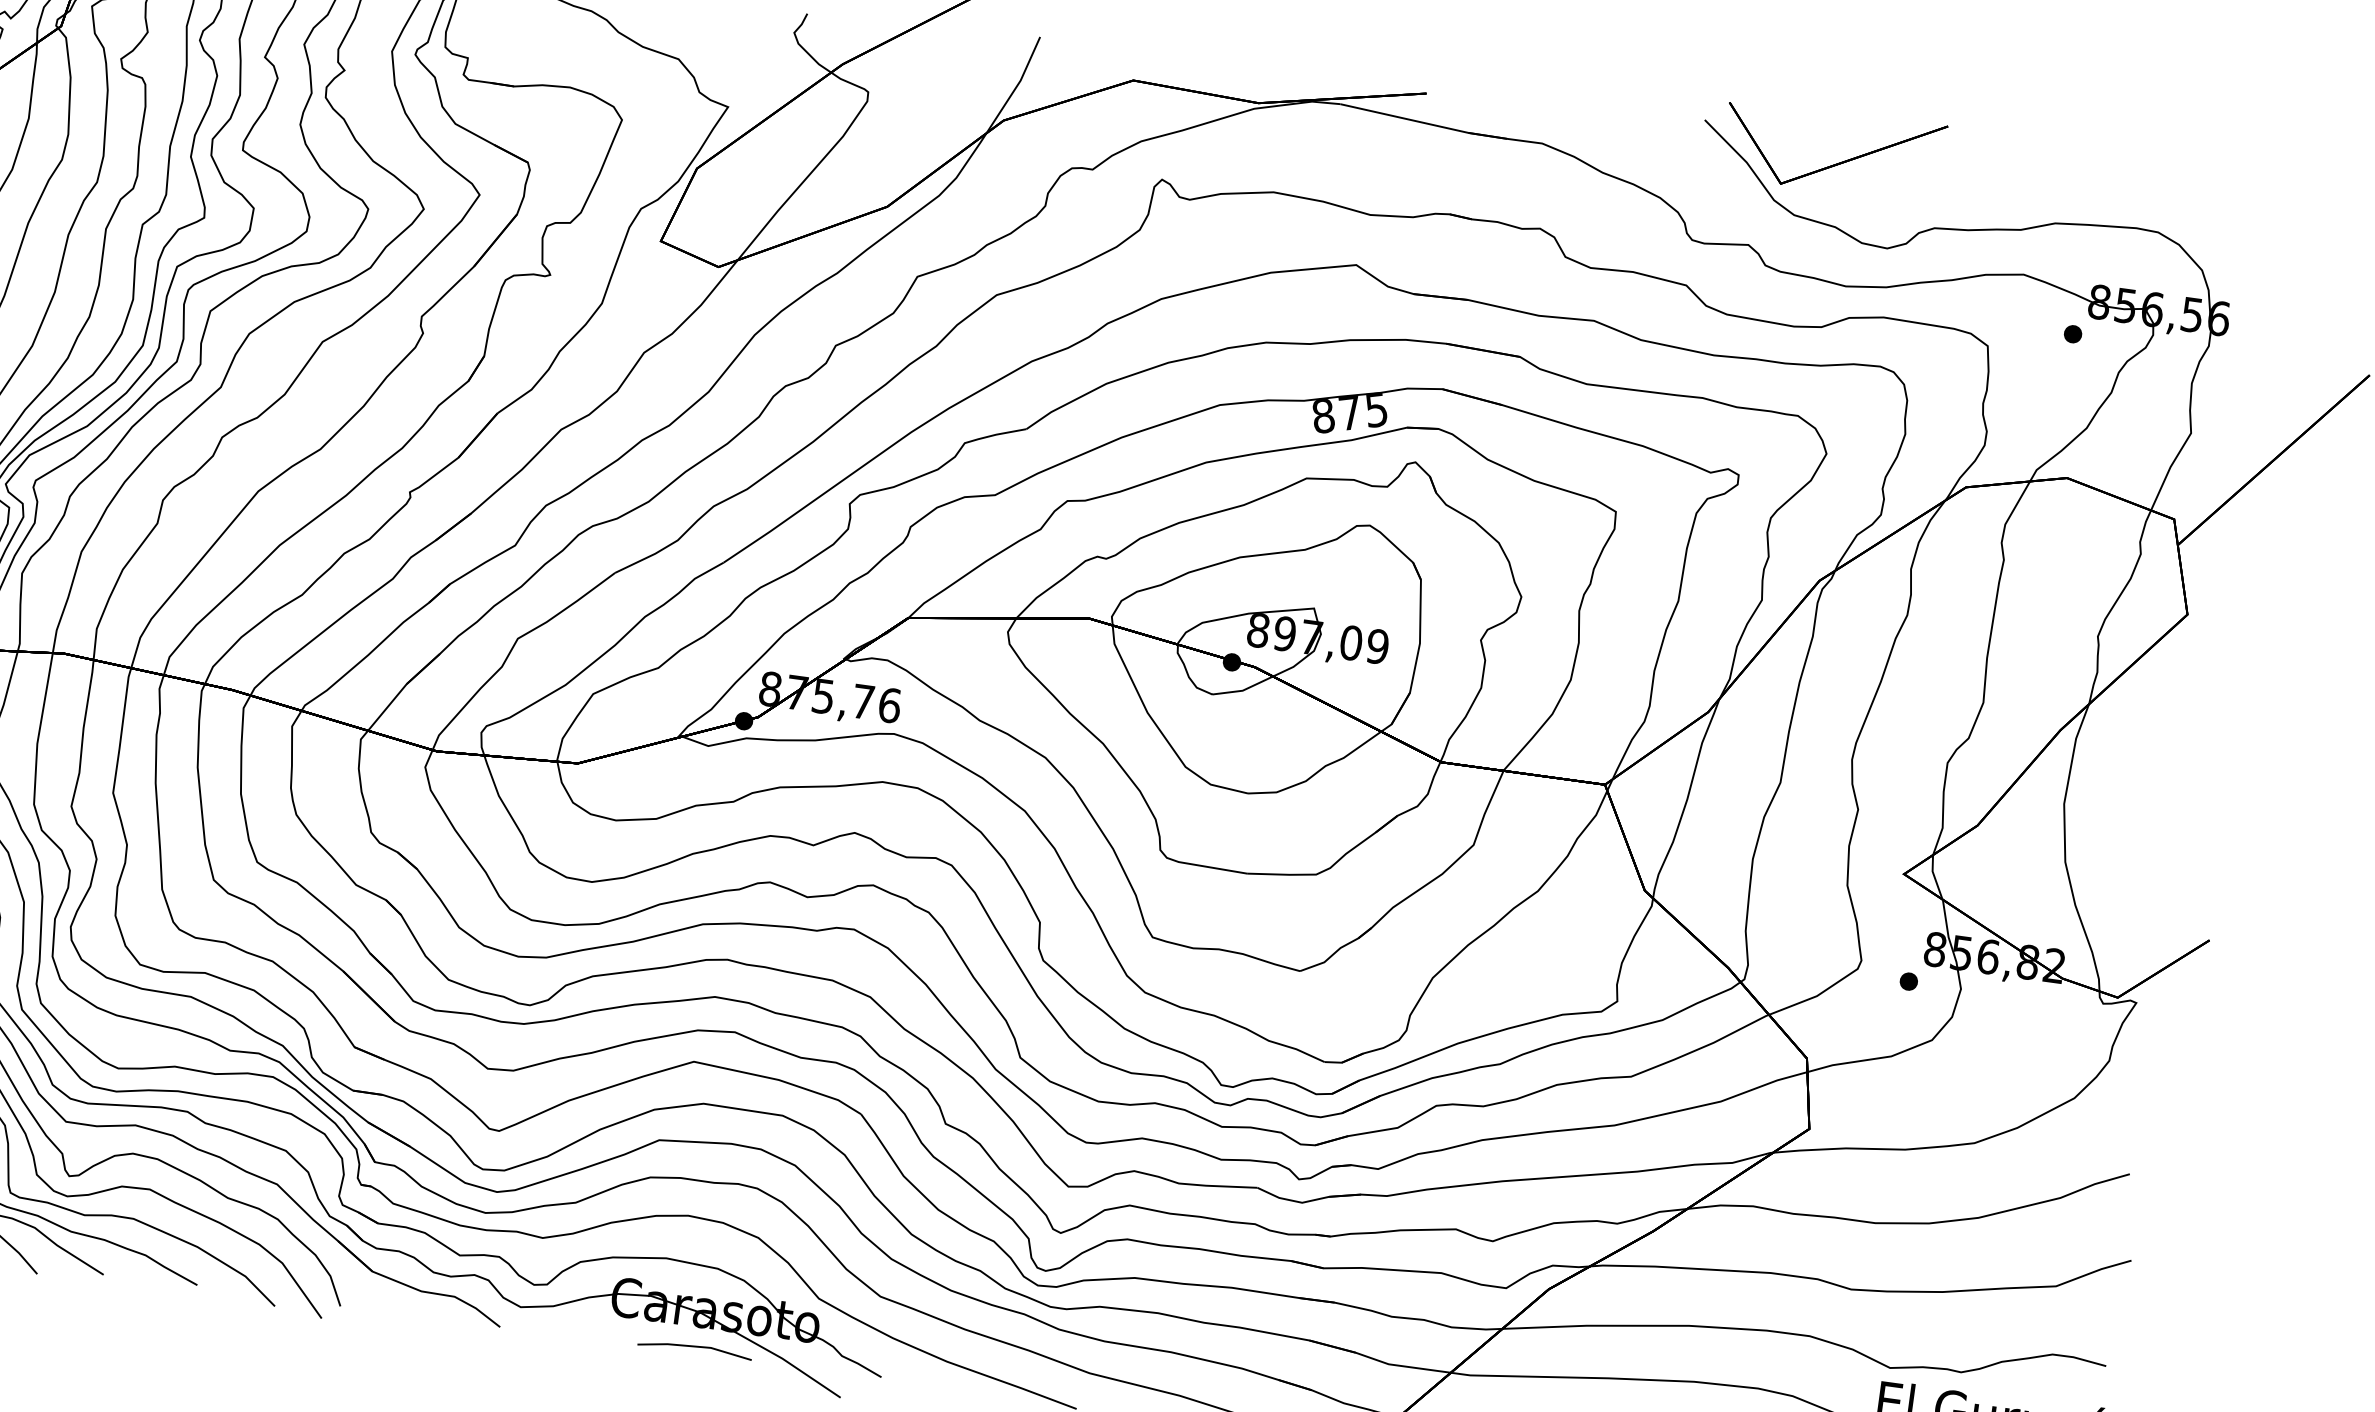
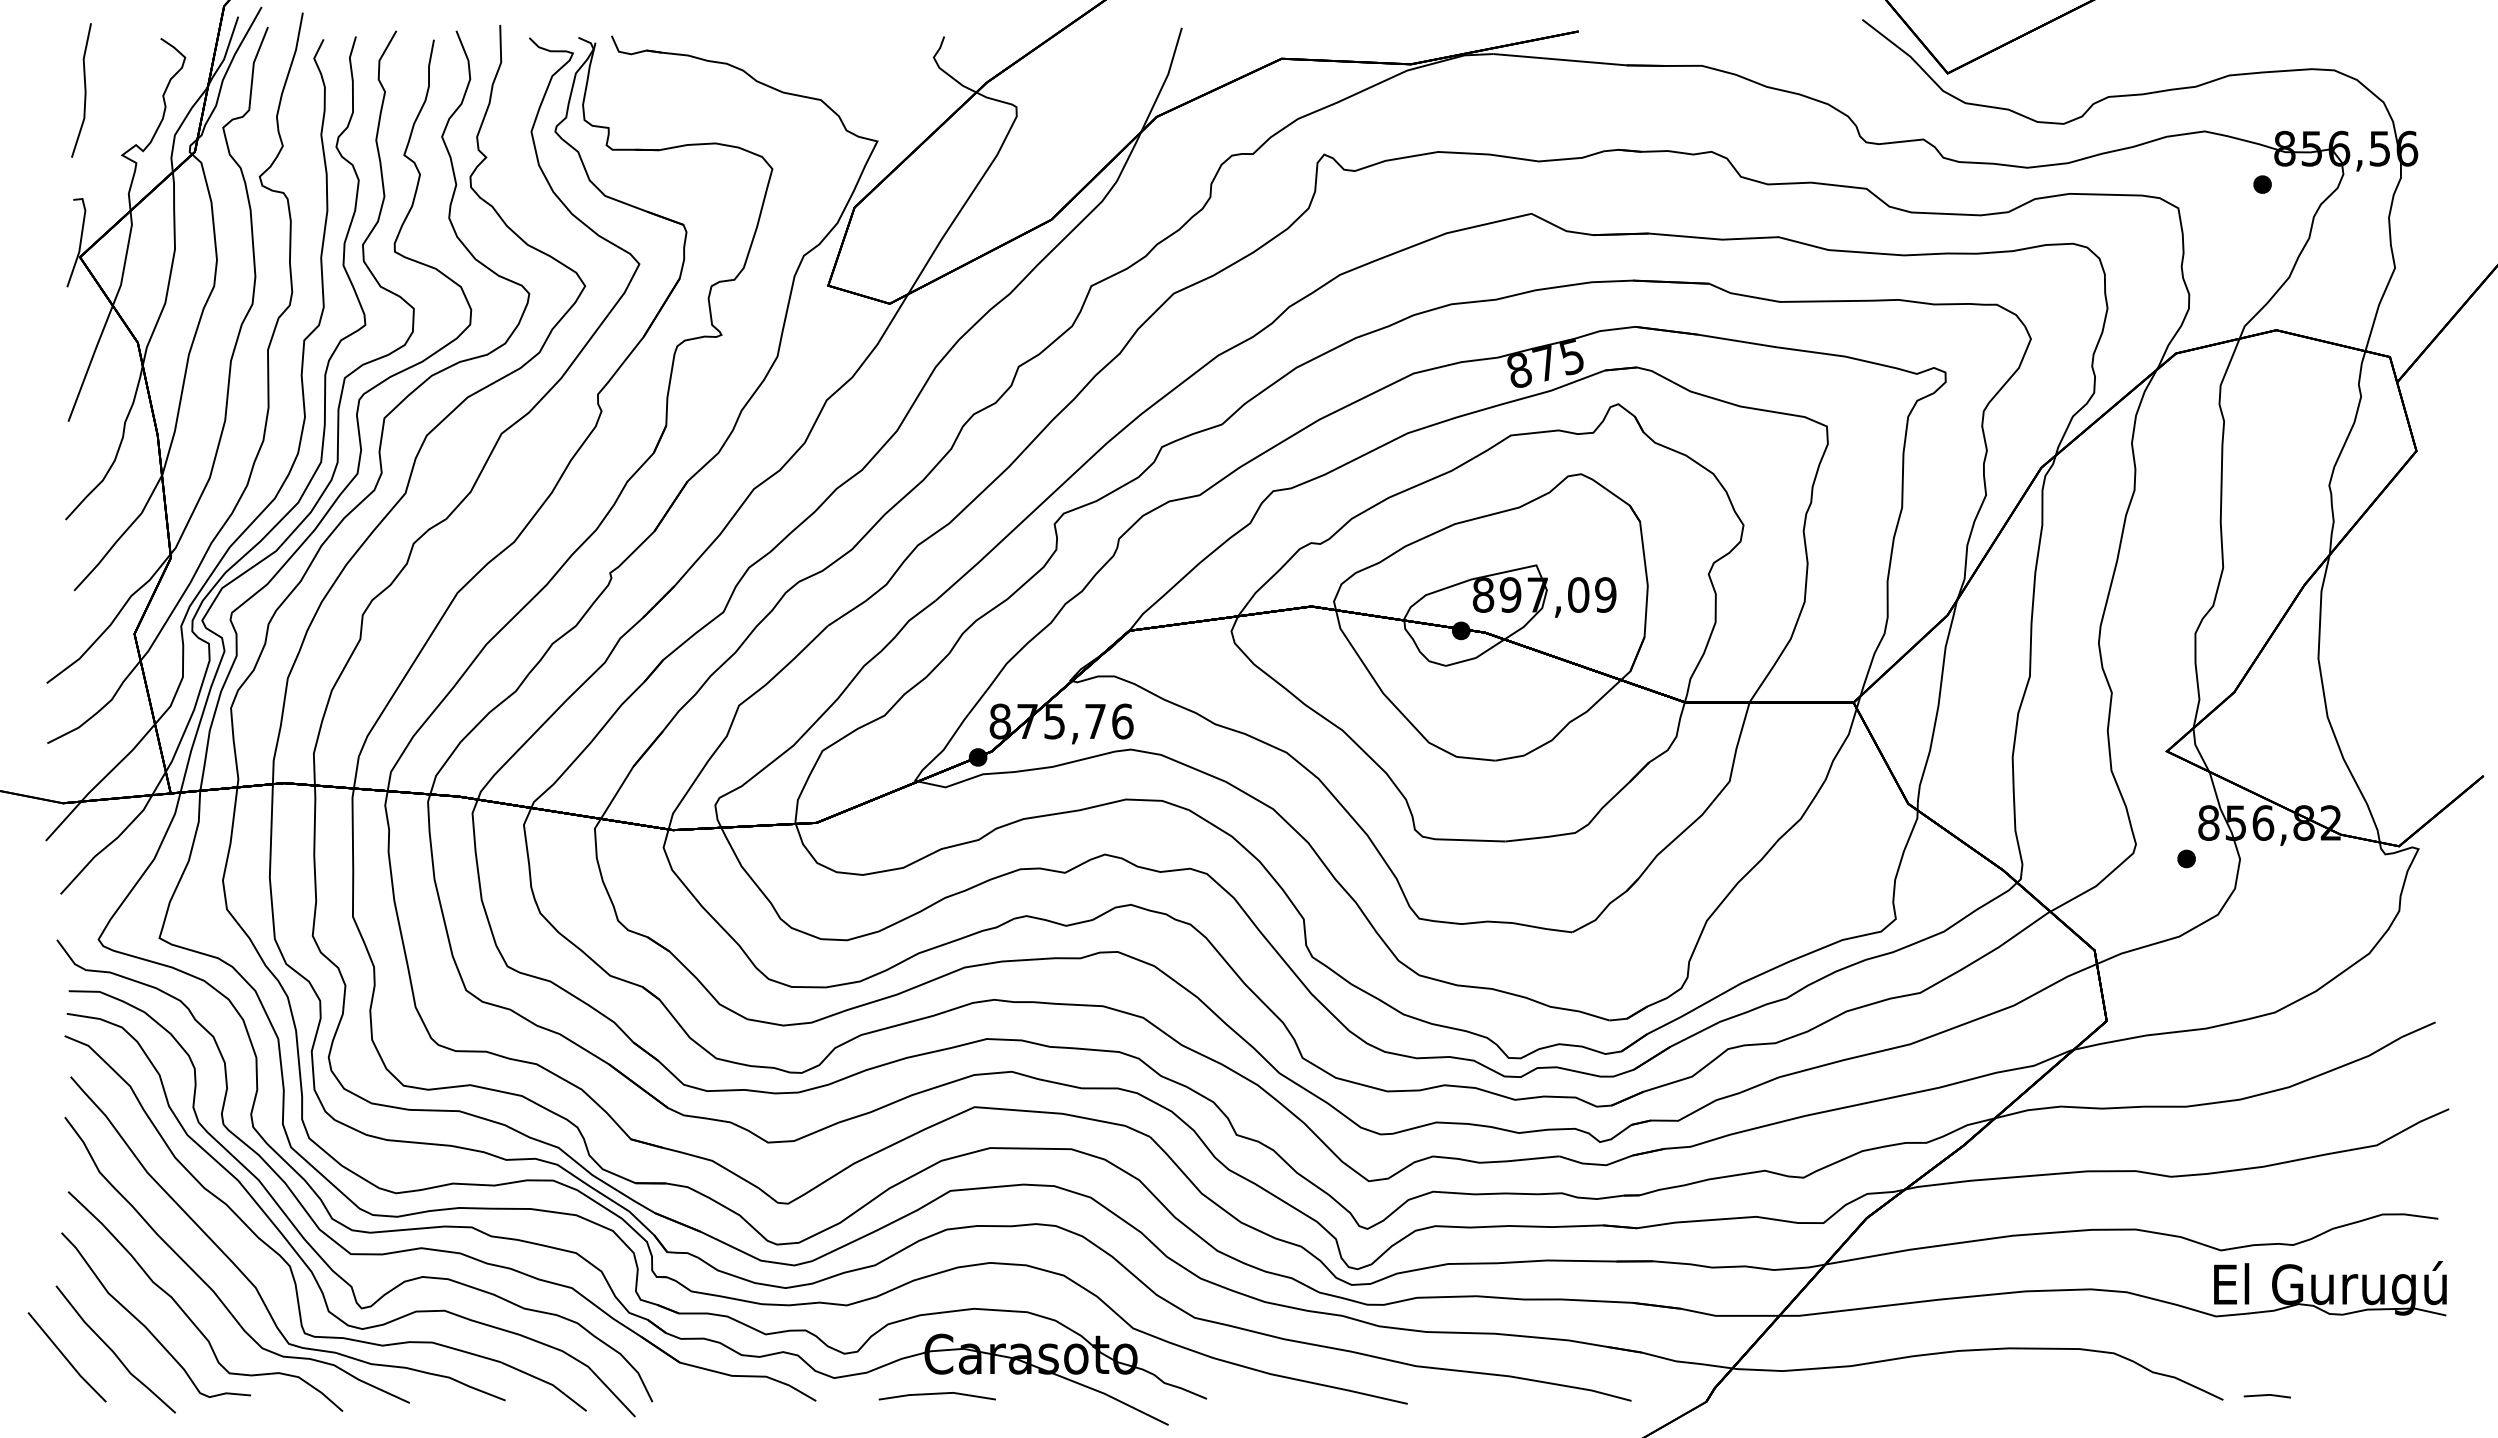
line: (694, 1347) -> (936, 1394), moved

